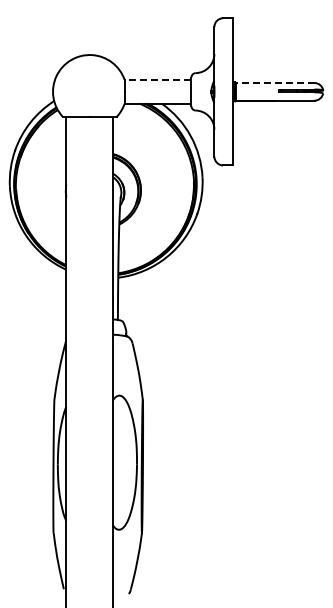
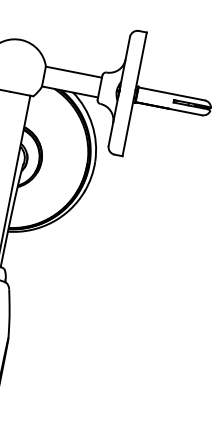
line: (157, 80) -> (73, 72), dashed -> solid
line: (274, 83) -> (171, 94), dashed -> solid

